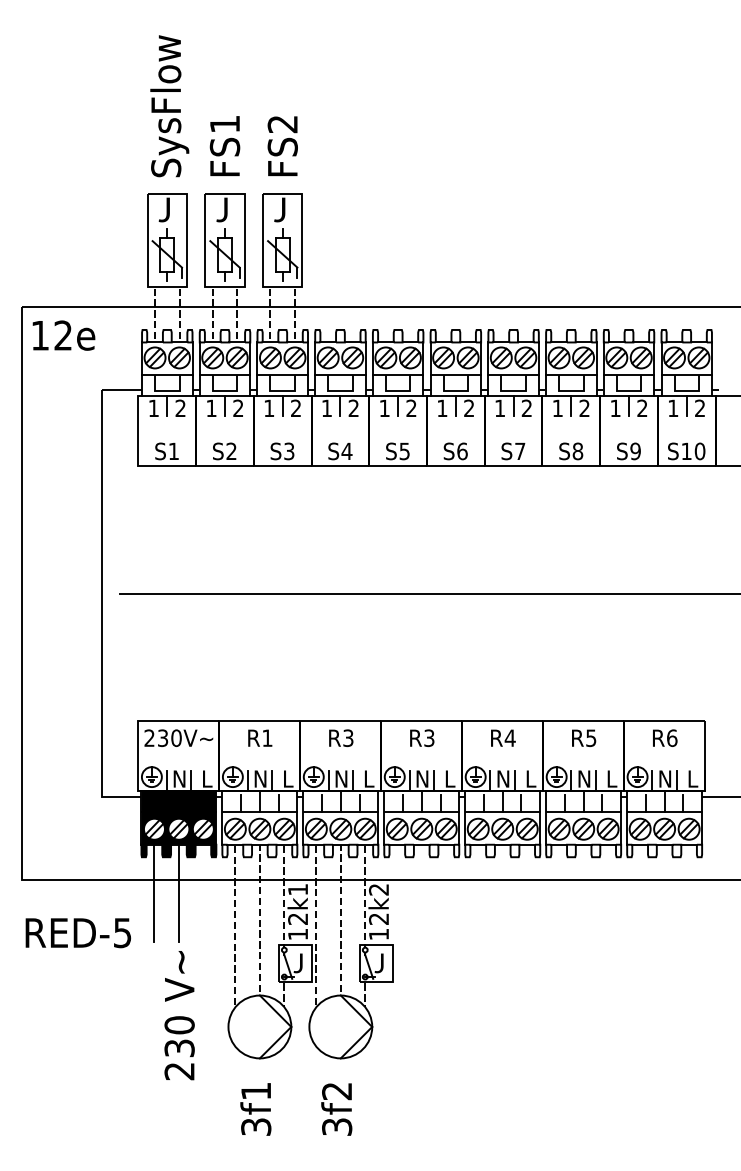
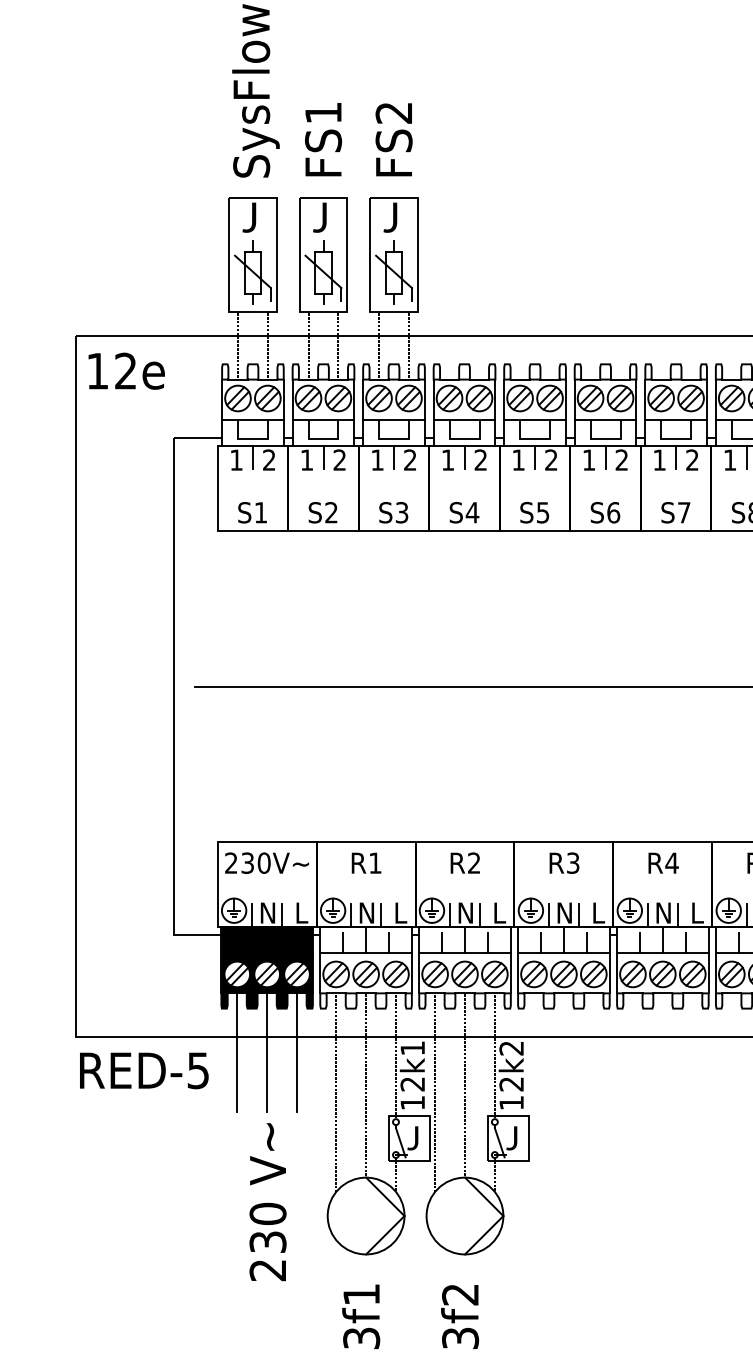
text: (348, 738) -> (474, 863), R3 -> R2
line: (203, 892) -> (297, 1051), added
text: (78, 933) -> (144, 1071), moved

